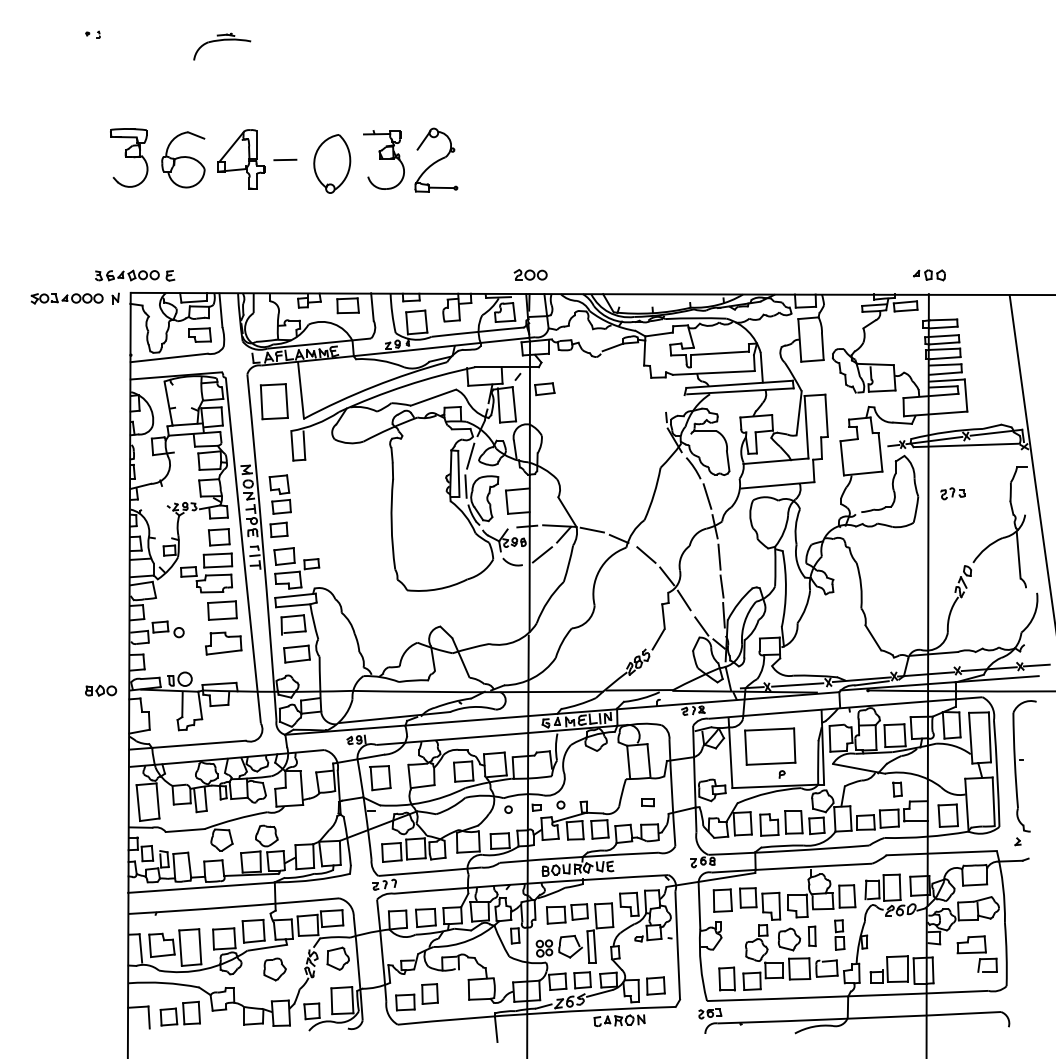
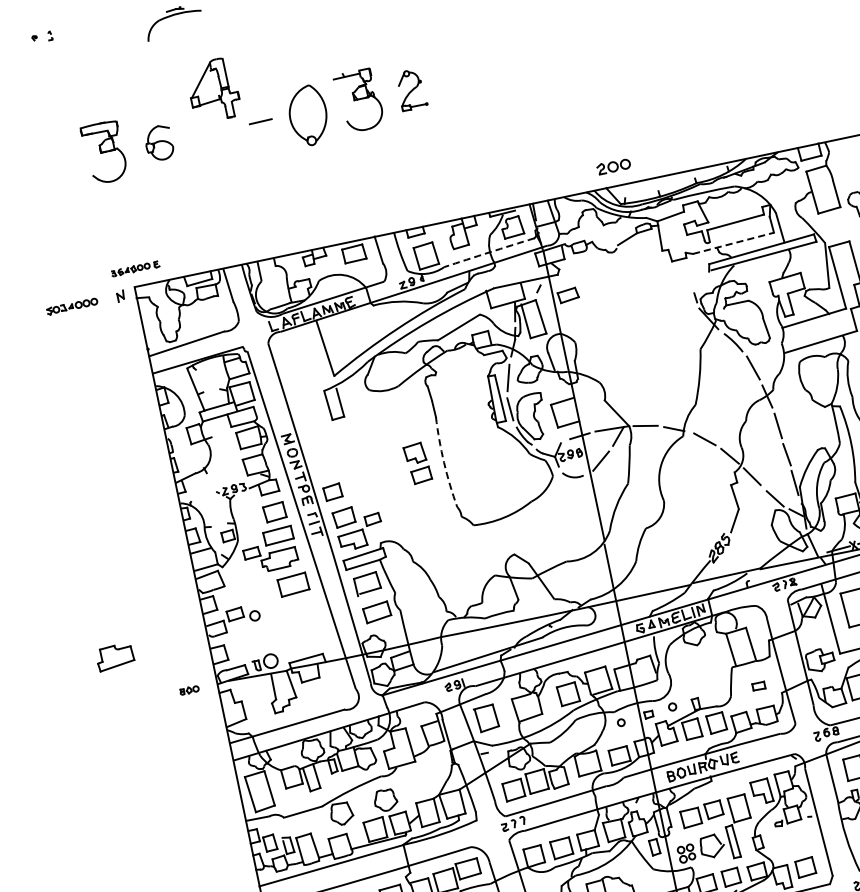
part: (92, 34) -> (41, 37), size x1.4
part: (183, 159) -> (159, 142), size x0.6
part: (241, 159) -> (213, 90), moved
part: (436, 159) -> (411, 89), size x0.6
part: (530, 274) -> (613, 166), moved
part: (135, 275) -> (135, 268), size x0.6
part: (66, 298) -> (71, 306), size x0.7
arc: (477, 331) -> (488, 252), solid -> dashed
part: (199, 334) -> (212, 314), removed
line: (714, 372) -> (734, 242), solid -> dashed
part: (273, 401) -> (300, 365), removed
part: (279, 494) -> (416, 463), moved
arc: (391, 524) -> (444, 462), solid -> dashed
part: (223, 643) -> (114, 656), moved
part: (101, 690) -> (189, 690), size x0.6

